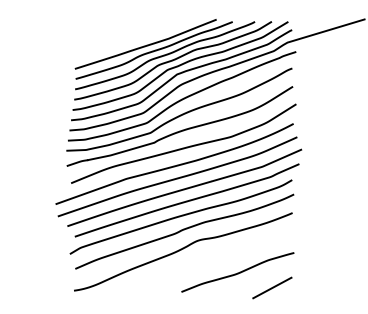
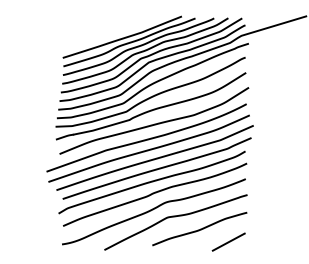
curve: (209, 258) -> (175, 217), added

